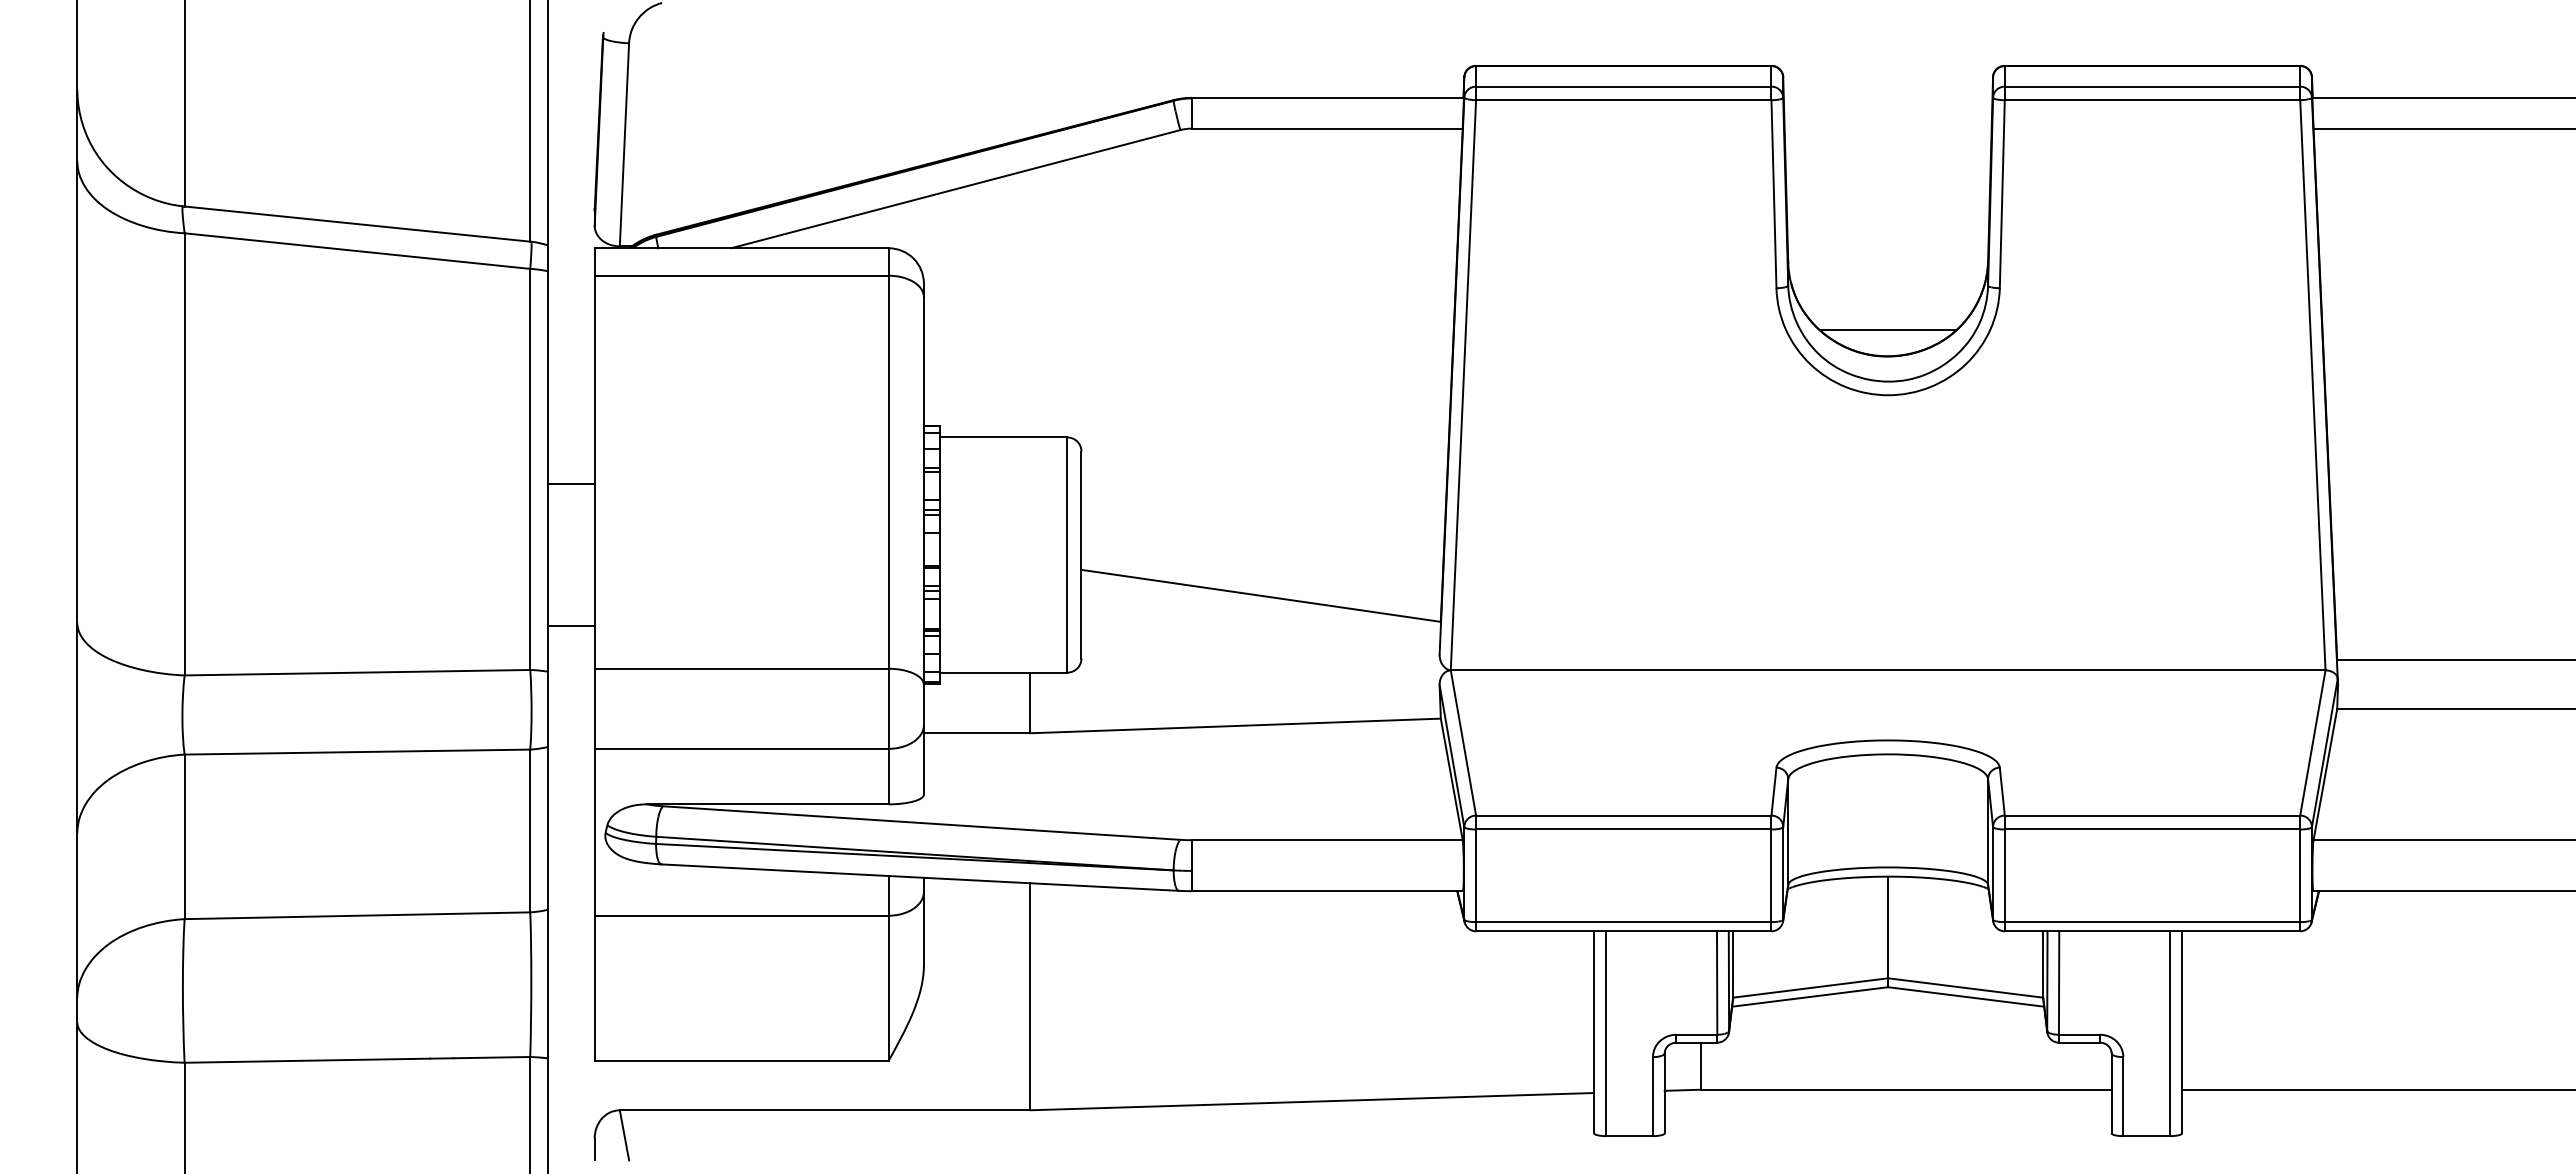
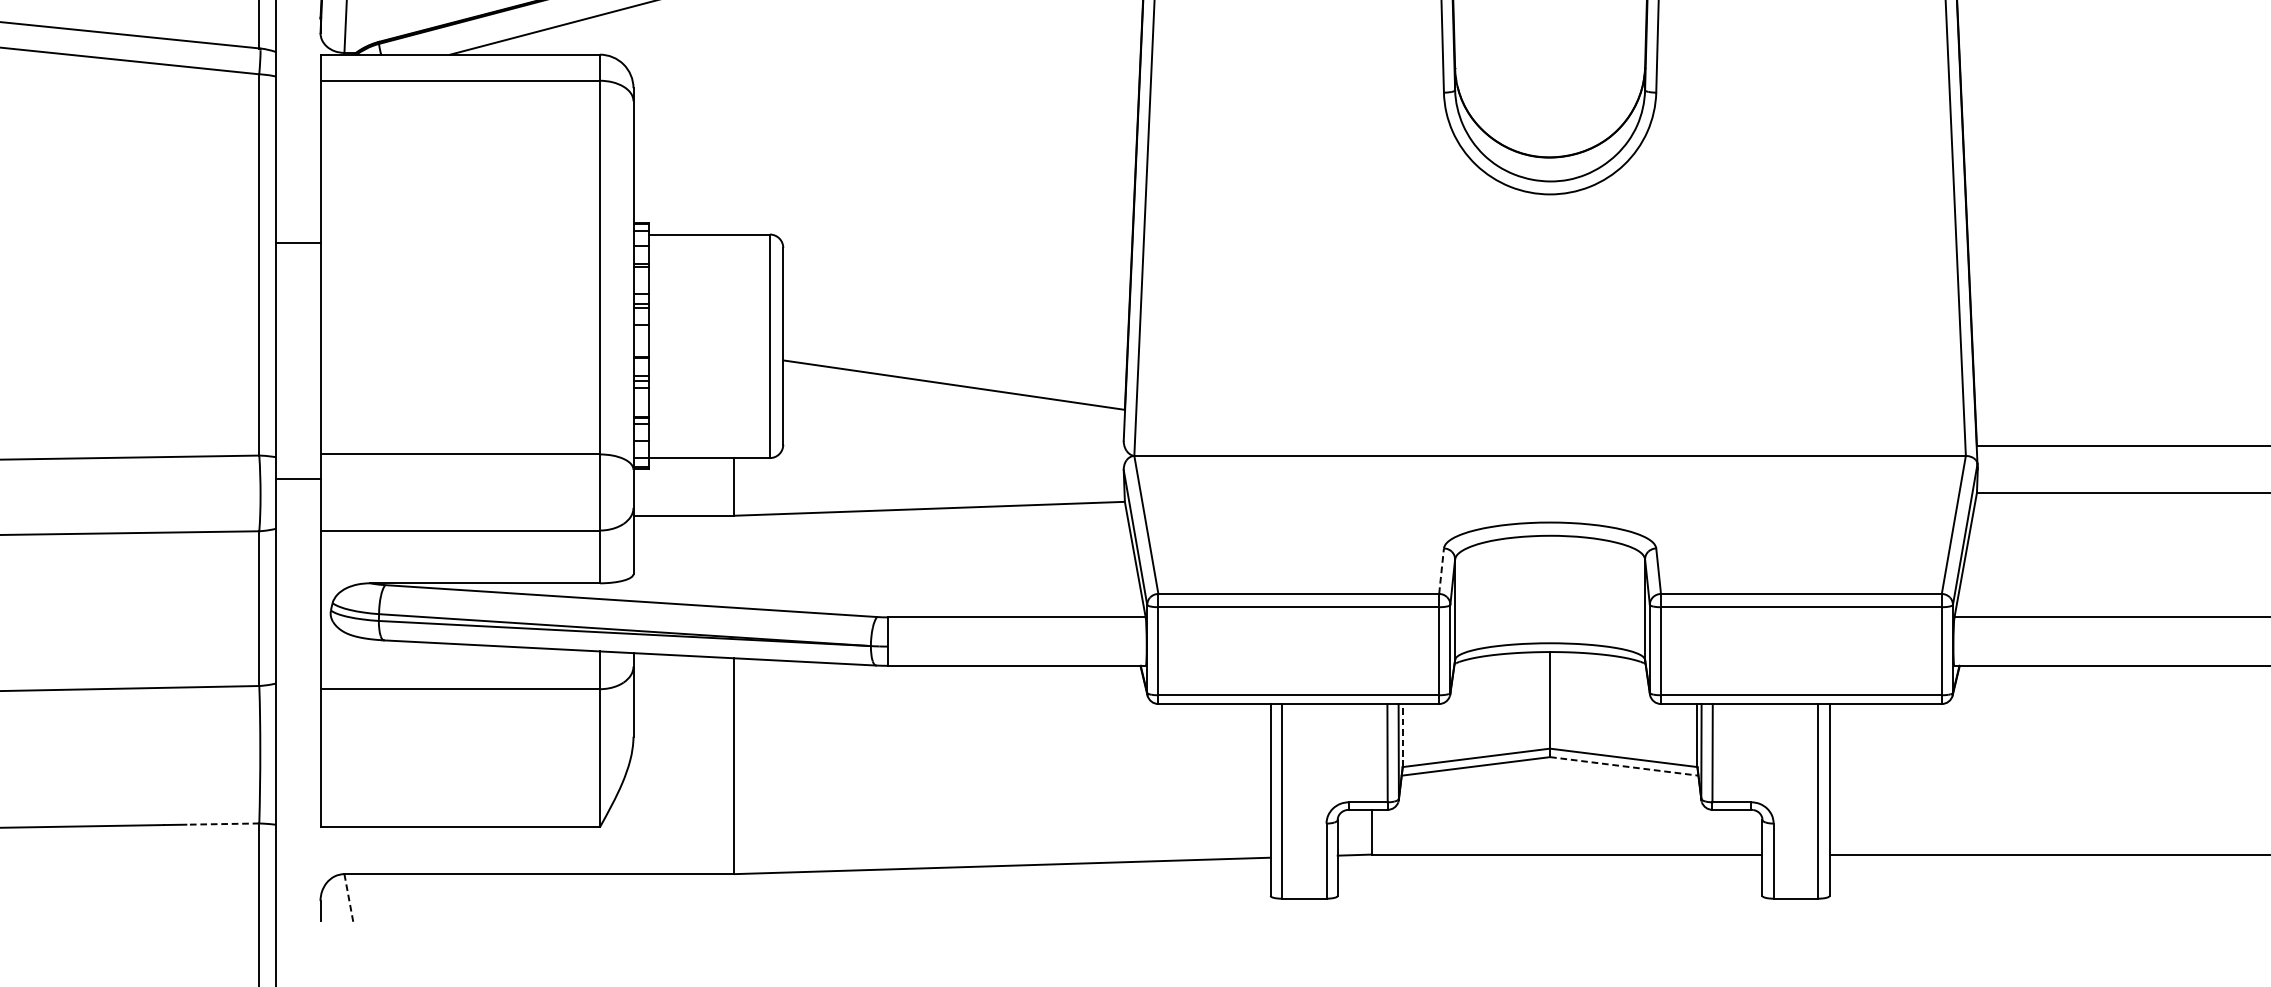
line: (1887, 329) -> (1549, 131), removed
line: (570, 484) -> (297, 243), moved
line: (570, 625) -> (297, 478), moved
line: (1774, 791) -> (1442, 571), solid -> dashed
line: (1733, 964) -> (1403, 735), solid -> dashed
line: (1966, 996) -> (1624, 765), solid -> dashed
line: (491, 1057) -> (222, 823), solid -> dashed
line: (624, 1135) -> (348, 898), solid -> dashed

